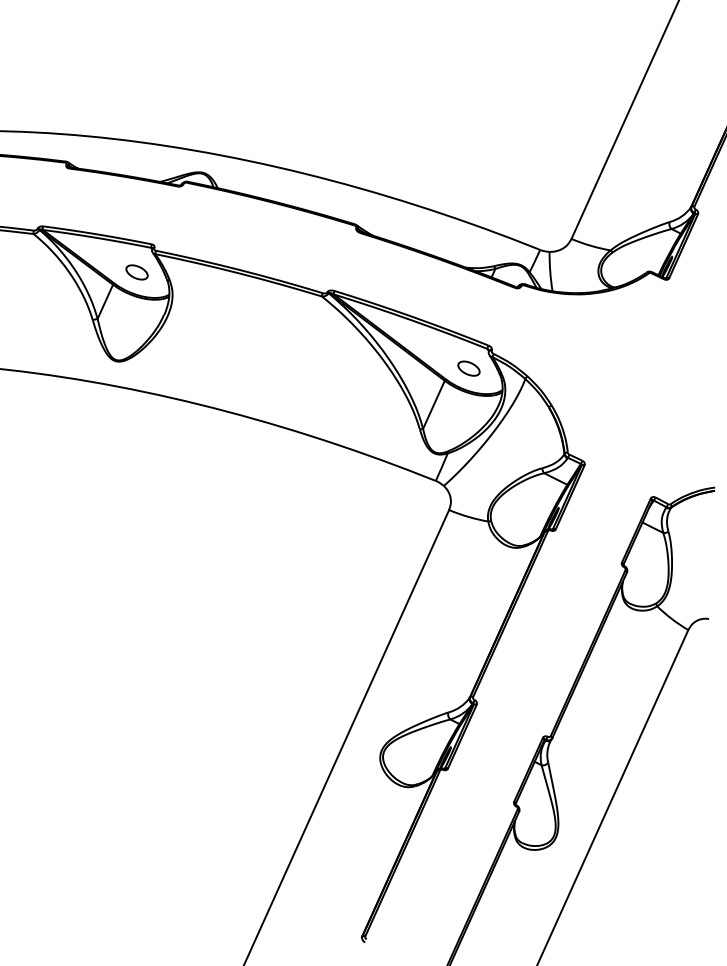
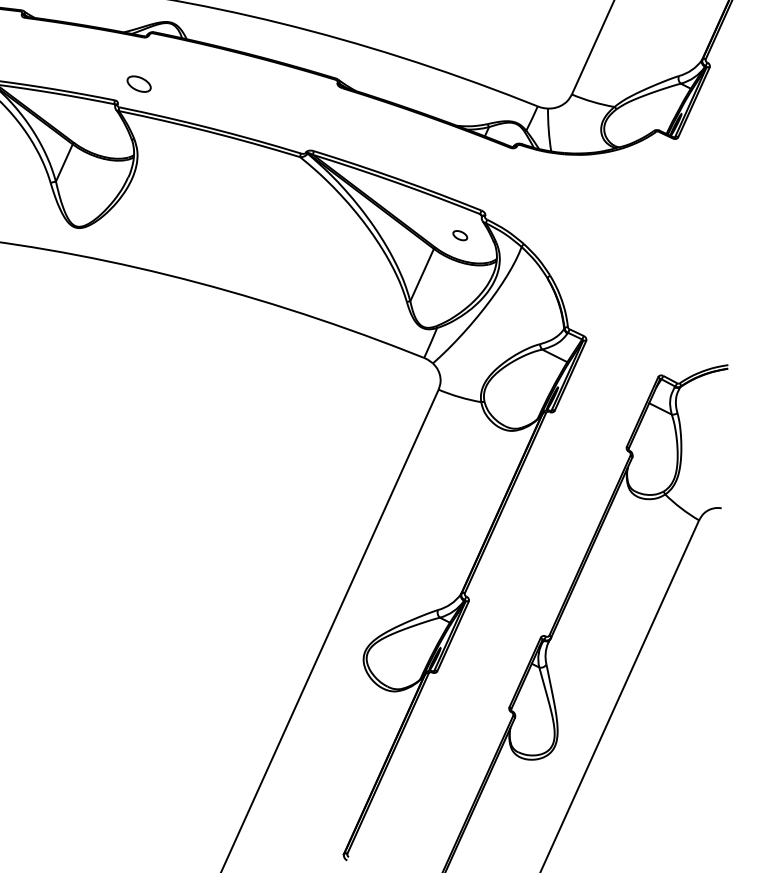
part: (136, 272) -> (138, 84), moved
part: (468, 368) -> (459, 235), size x0.6

